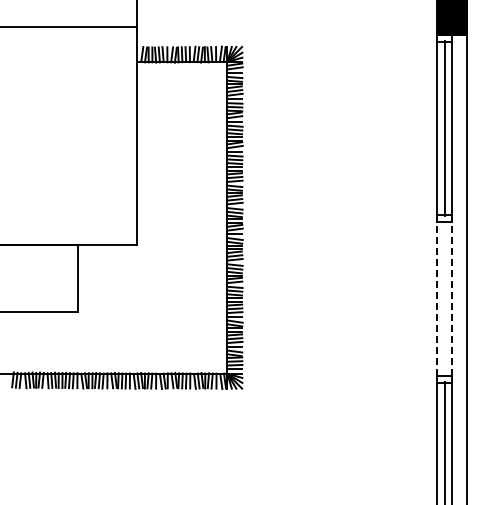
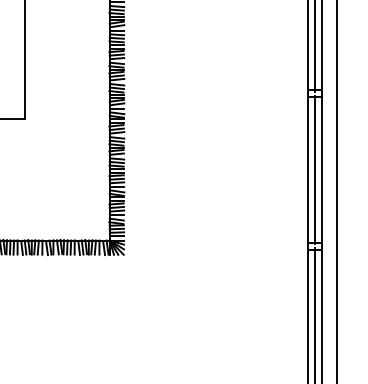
line: (444, 298) -> (315, 169), added
line: (437, 299) -> (308, 170), dashed -> solid
line: (452, 299) -> (322, 170), dashed -> solid

